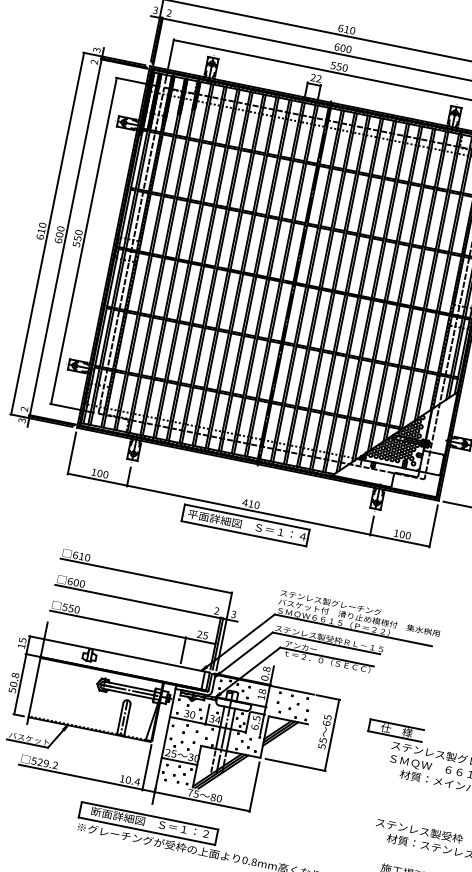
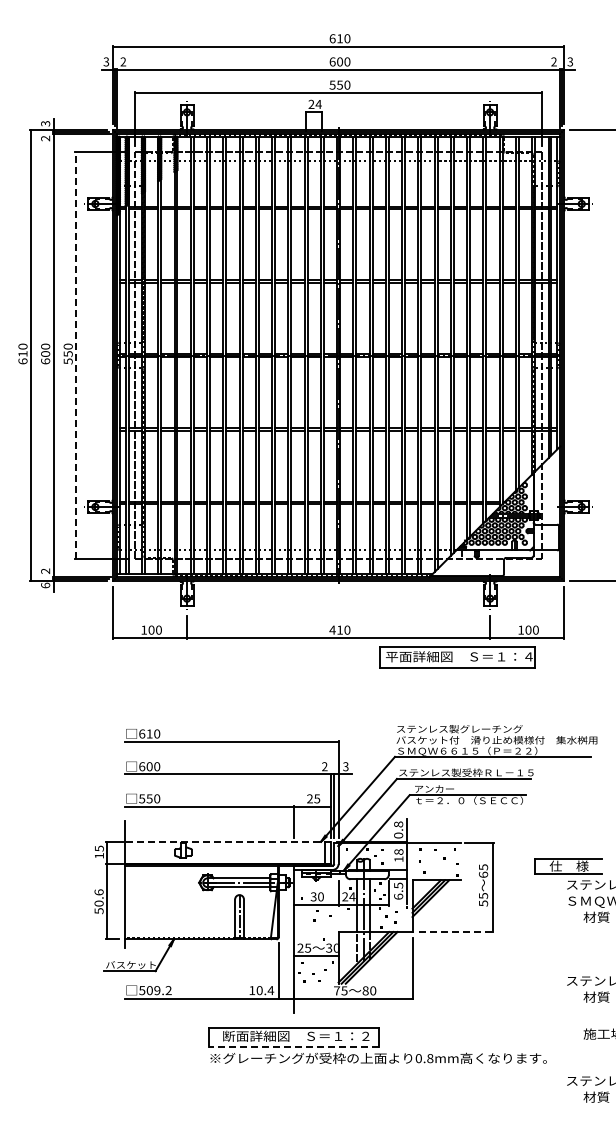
text: (319, 78) -> (318, 103), 22 -> 24
line: (84, 241) -> (76, 355), solid -> dashed
text: (22, 420) -> (45, 585), 3 -> 6
part: (245, 525) -> (457, 657), moved
line: (126, 656) -> (227, 842), solid -> dashed
text: (14, 675) -> (98, 892), 50.8 -> 50.6
text: (212, 719) -> (345, 897), 34 -> 24
text: (40, 762) -> (149, 990), 529.2 -> 509.2
line: (295, 765) -> (456, 932), solid -> dashed
line: (147, 831) -> (294, 1047), solid -> dashed

